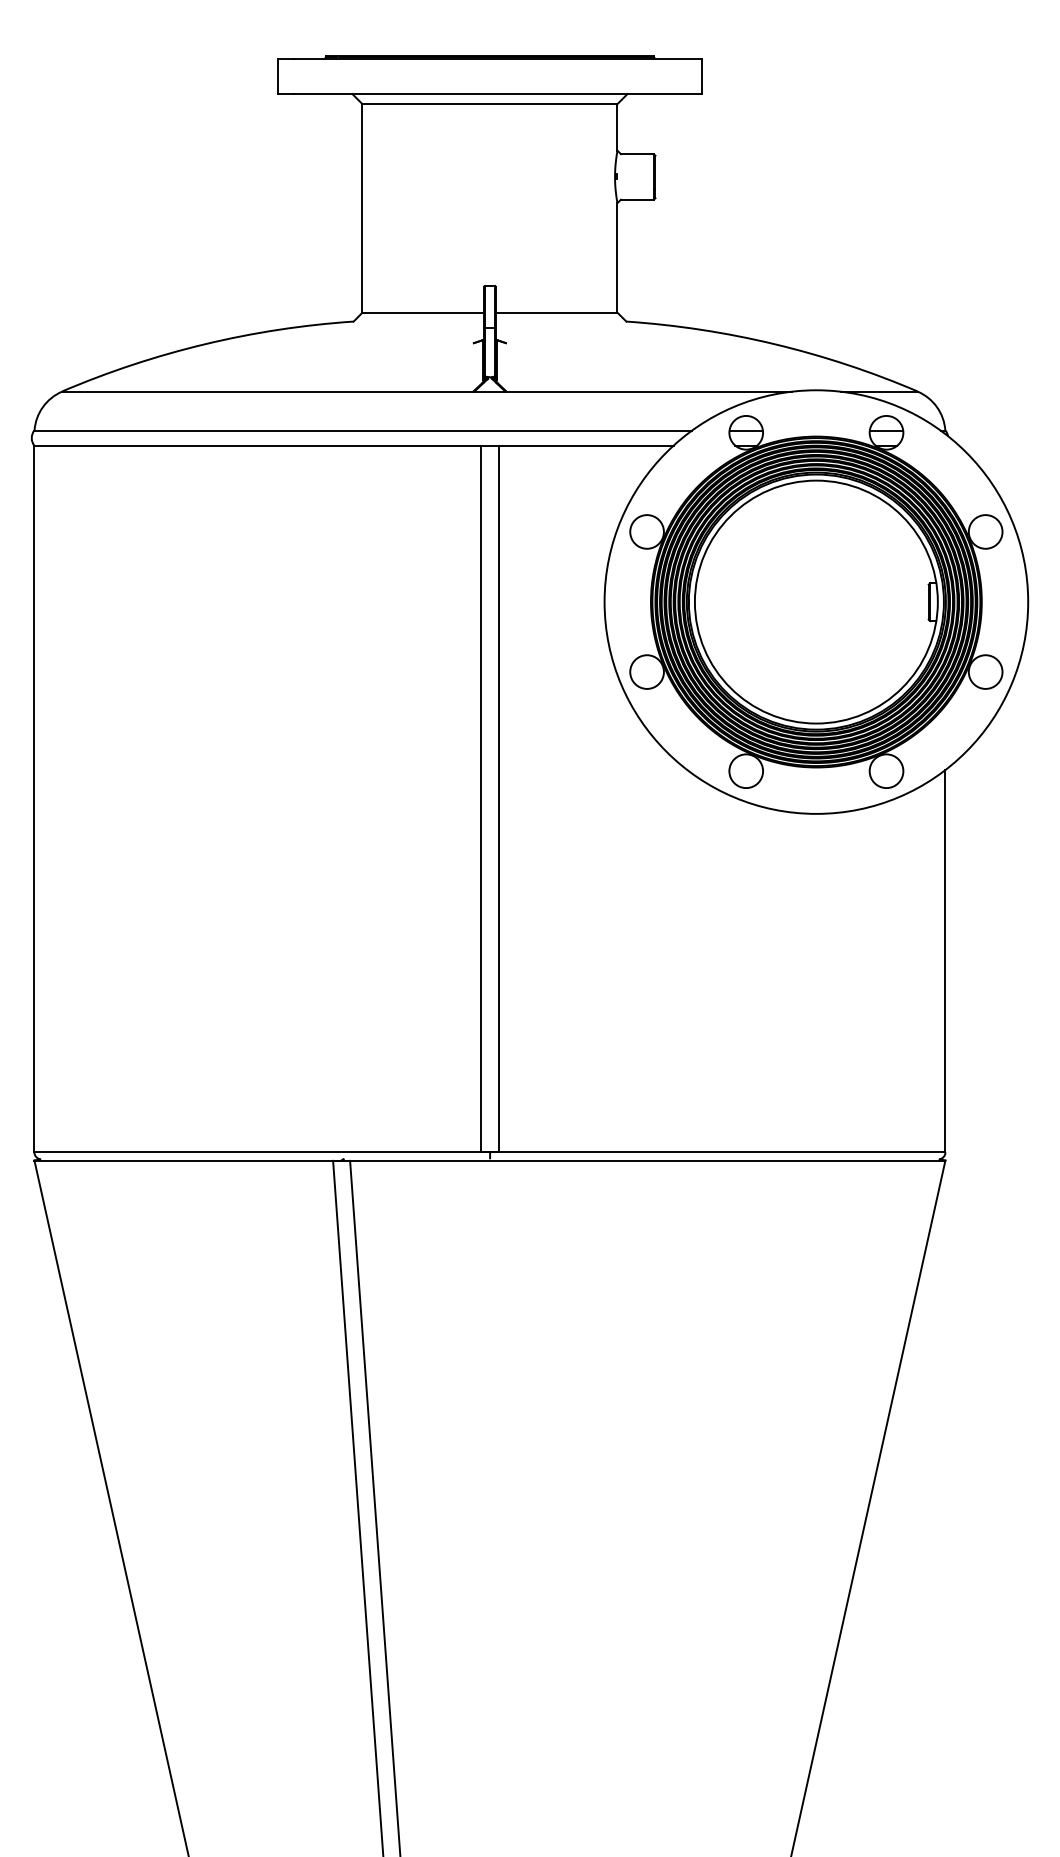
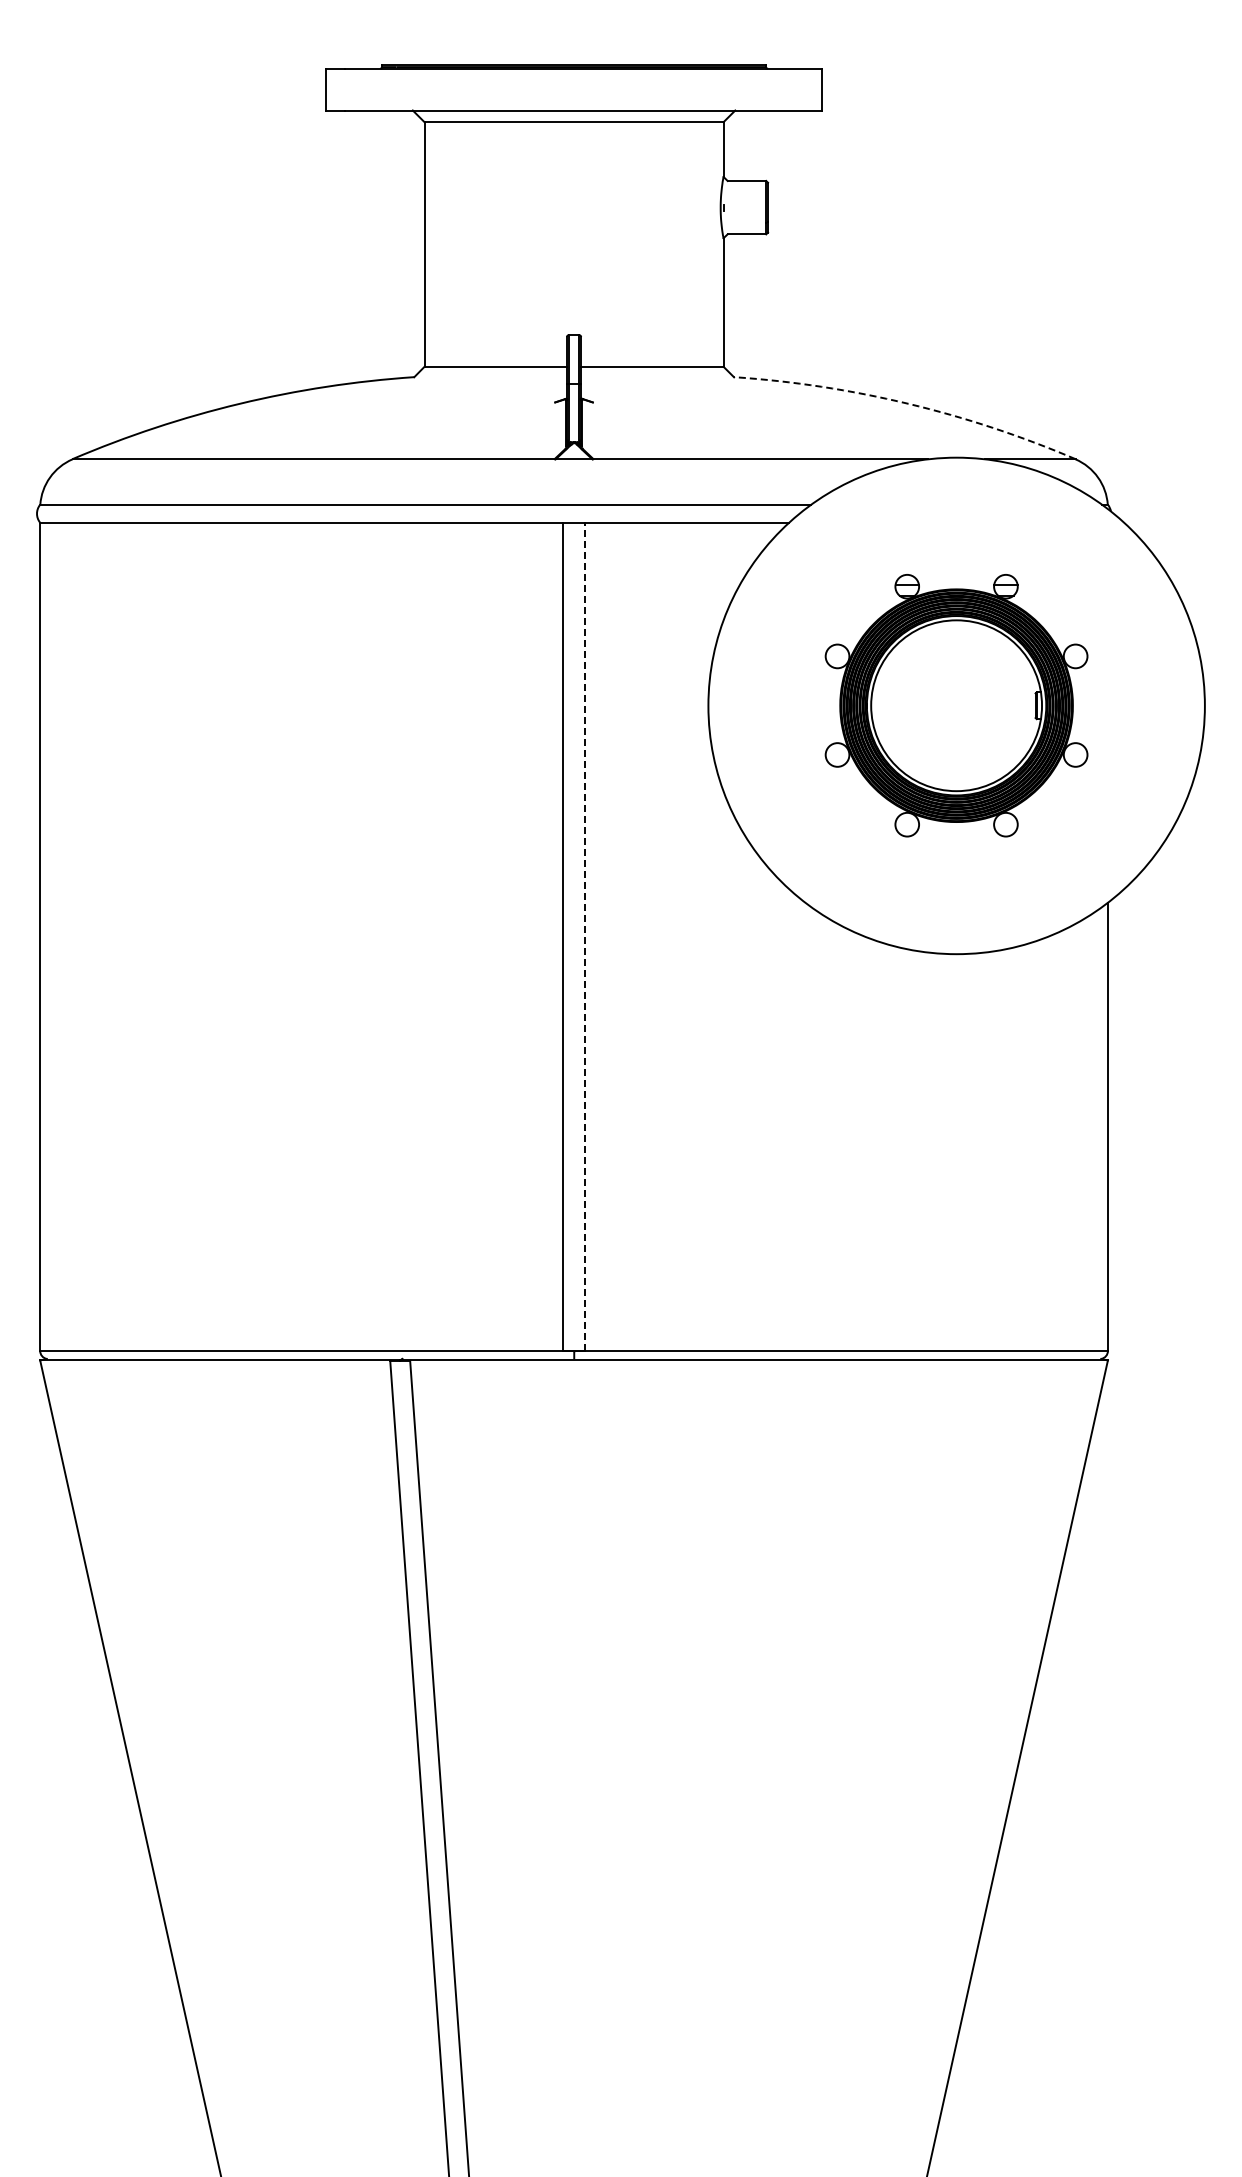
arc: (775, 344) -> (908, 403), solid -> dashed
part: (816, 601) -> (956, 705), size x0.6
line: (498, 798) -> (584, 936), solid -> dashed

